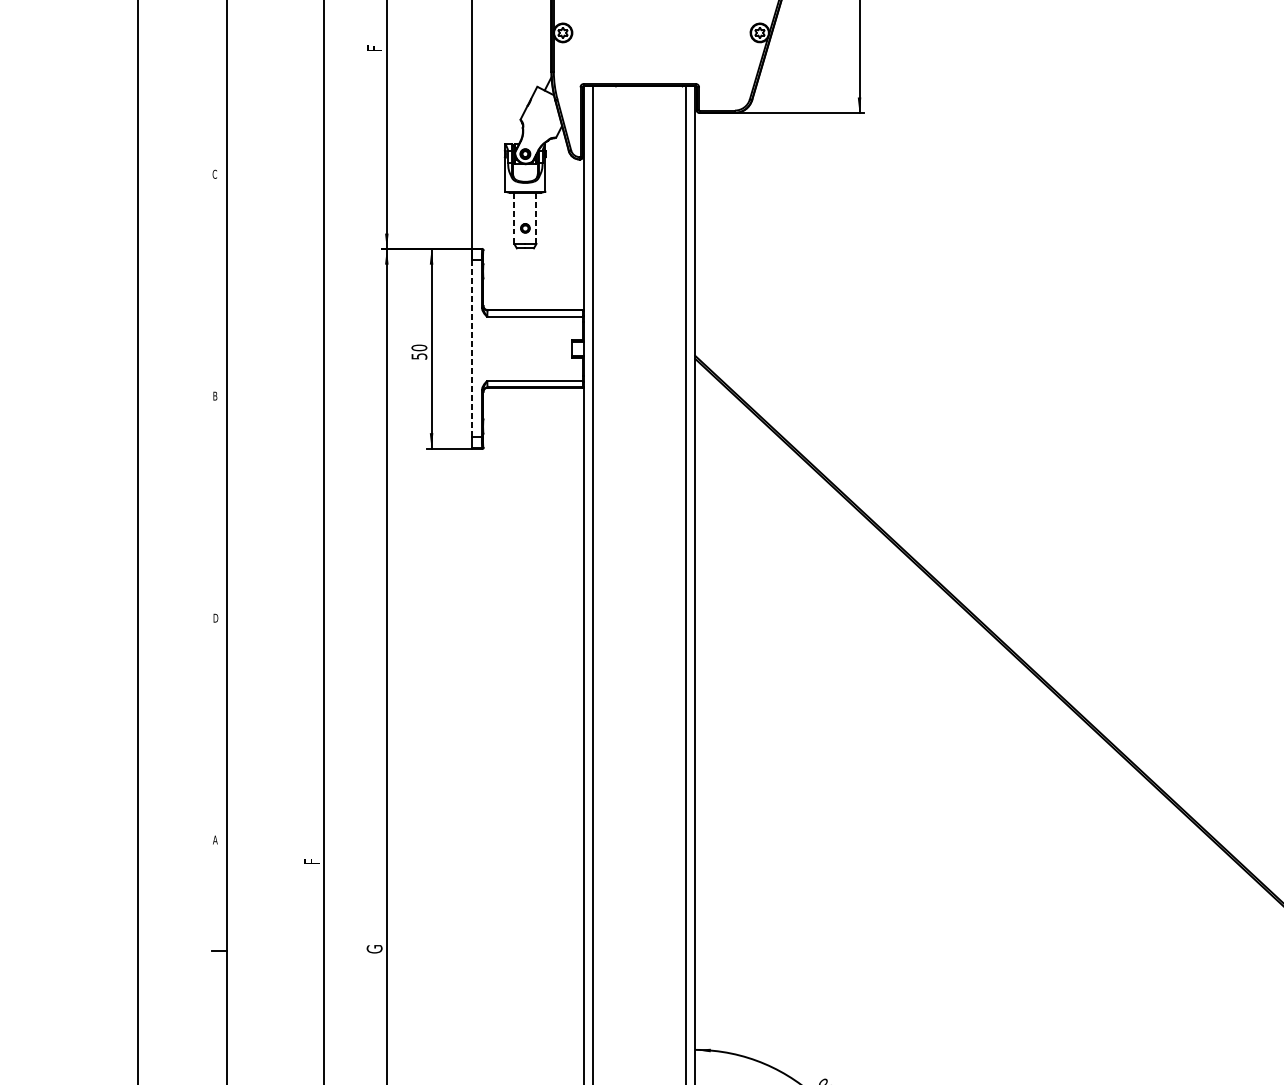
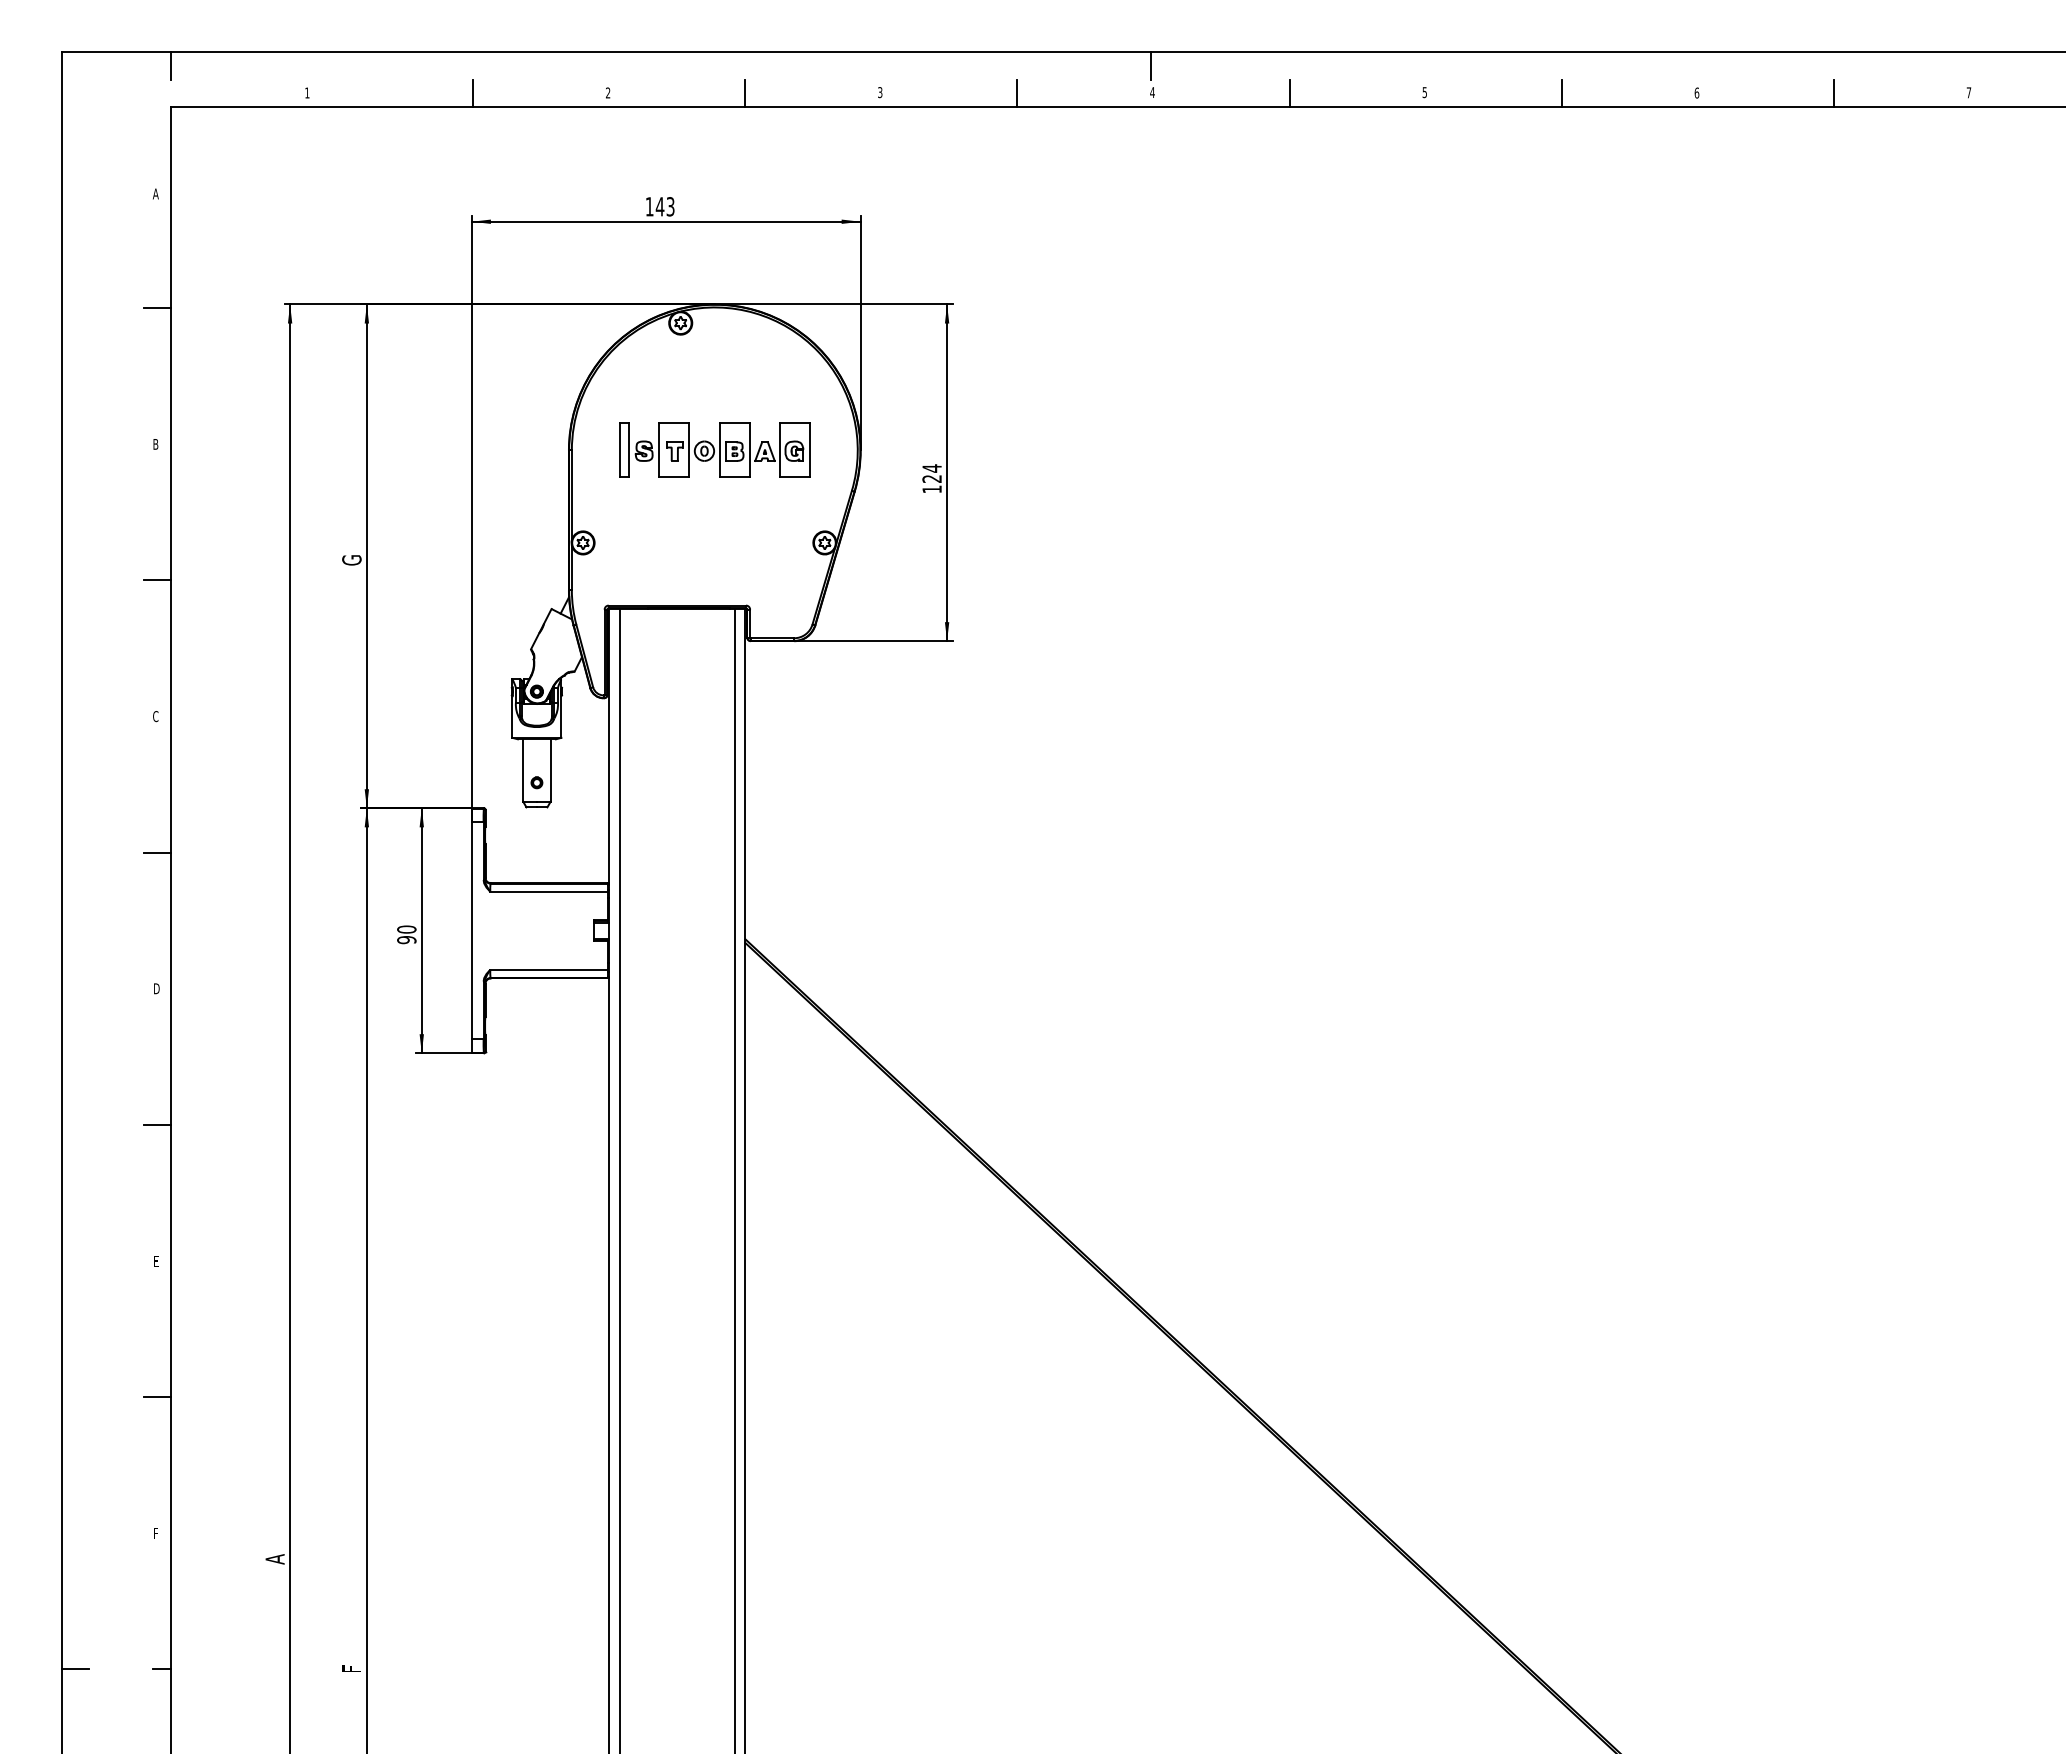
text: (374, 47) -> (351, 560), F -> G
line: (215, 63) -> (156, 580), added
line: (536, 218) -> (550, 770), dashed -> solid
line: (514, 219) -> (523, 771), dashed -> solid
line: (215, 285) -> (156, 852), added
line: (472, 348) -> (471, 930), dashed -> solid
text: (419, 356) -> (406, 940), 50 -> 90
text: (216, 395) -> (157, 988), B -> D
line: (215, 506) -> (156, 1124), added
text: (215, 618) -> (156, 1261), D -> E
line: (215, 729) -> (156, 1397), added
text: (215, 839) -> (156, 1533), A -> F
text: (311, 861) -> (274, 1559), F -> A
text: (374, 949) -> (351, 1667), G -> F
line: (149, 950) -> (75, 1669), added

